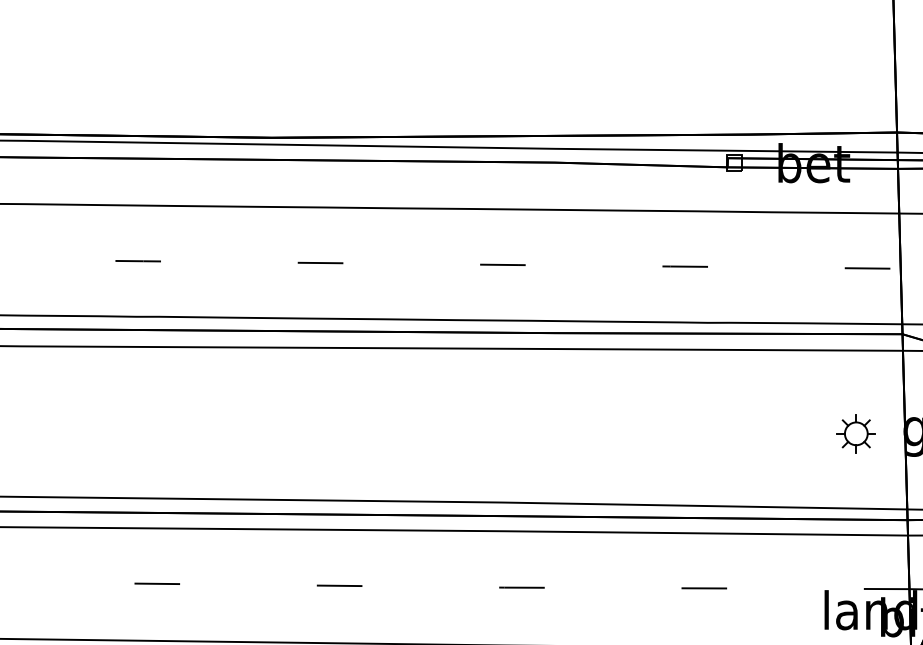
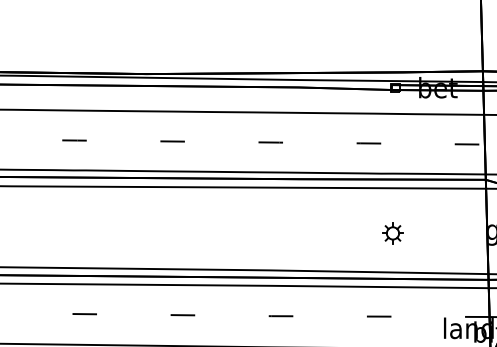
part: (855, 433) -> (392, 233), moved

